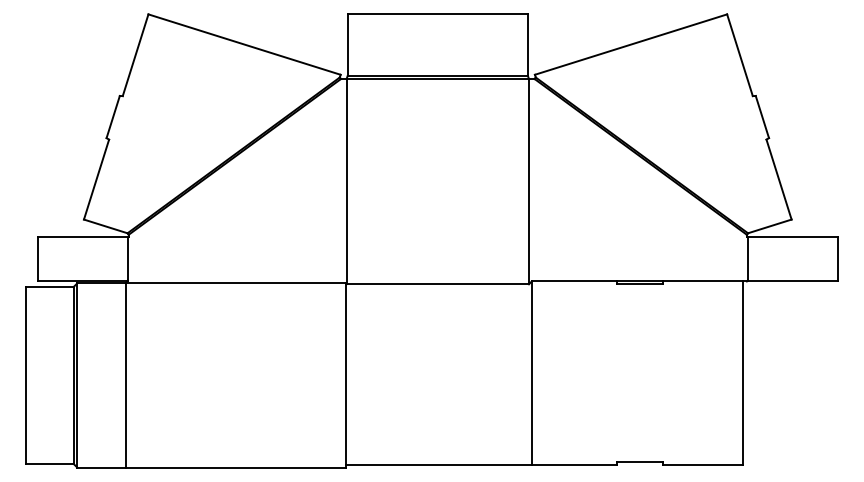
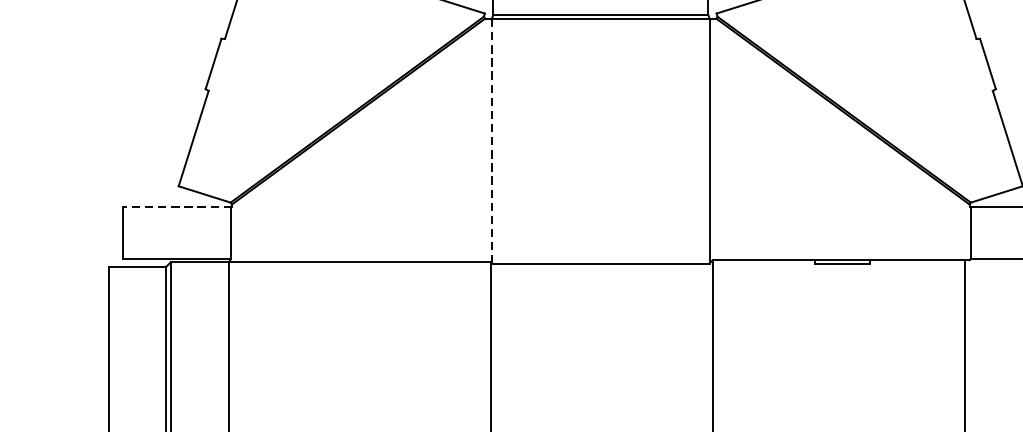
line: (346, 181) -> (491, 140), solid -> dashed
line: (83, 236) -> (178, 206), solid -> dashed

